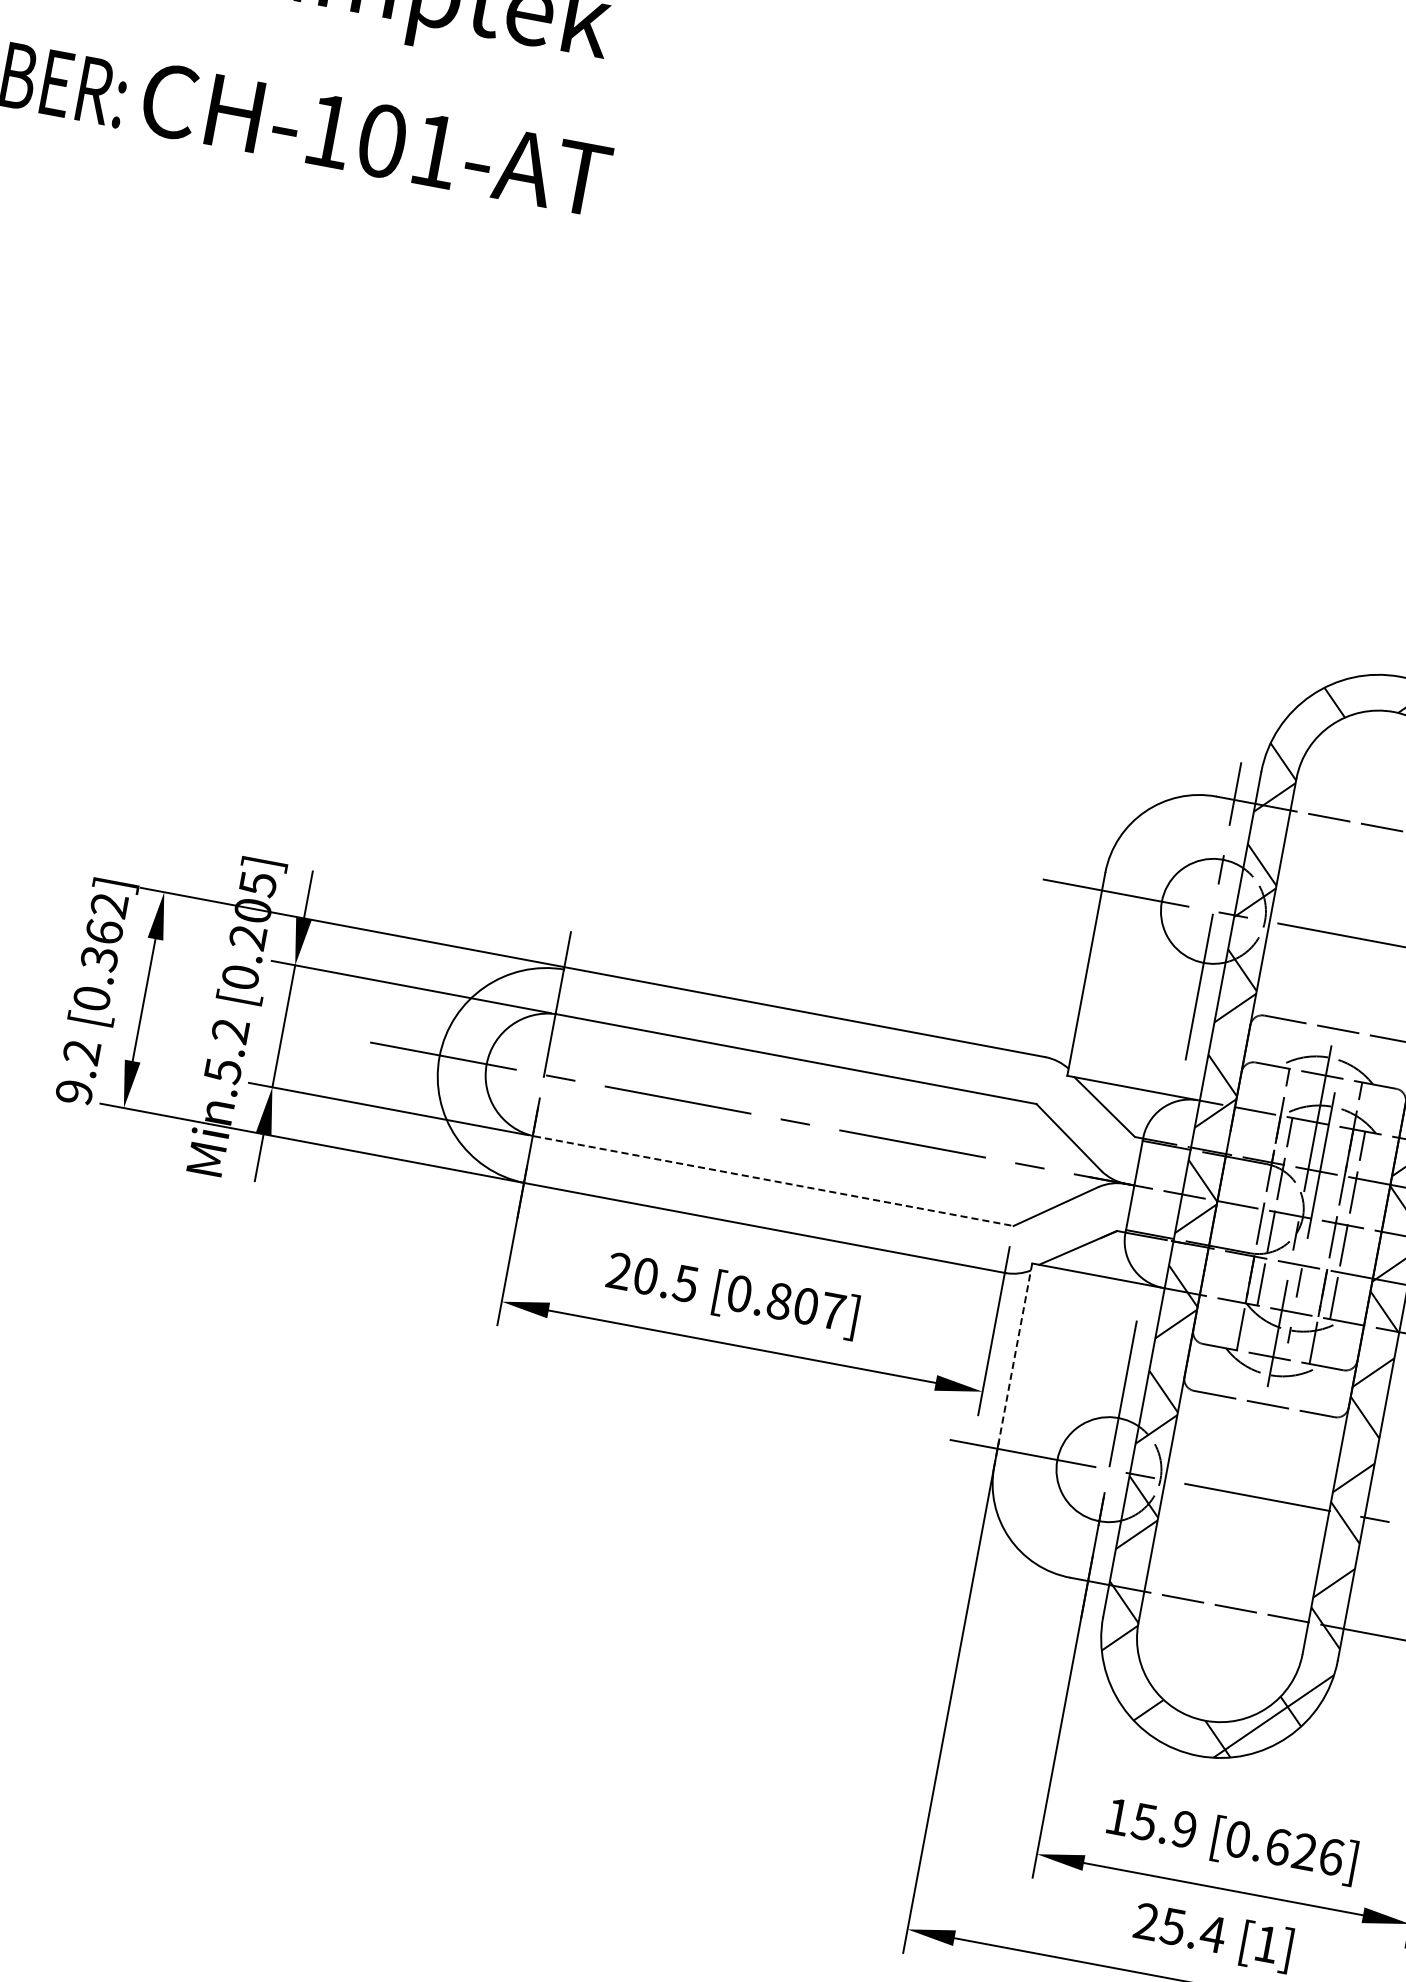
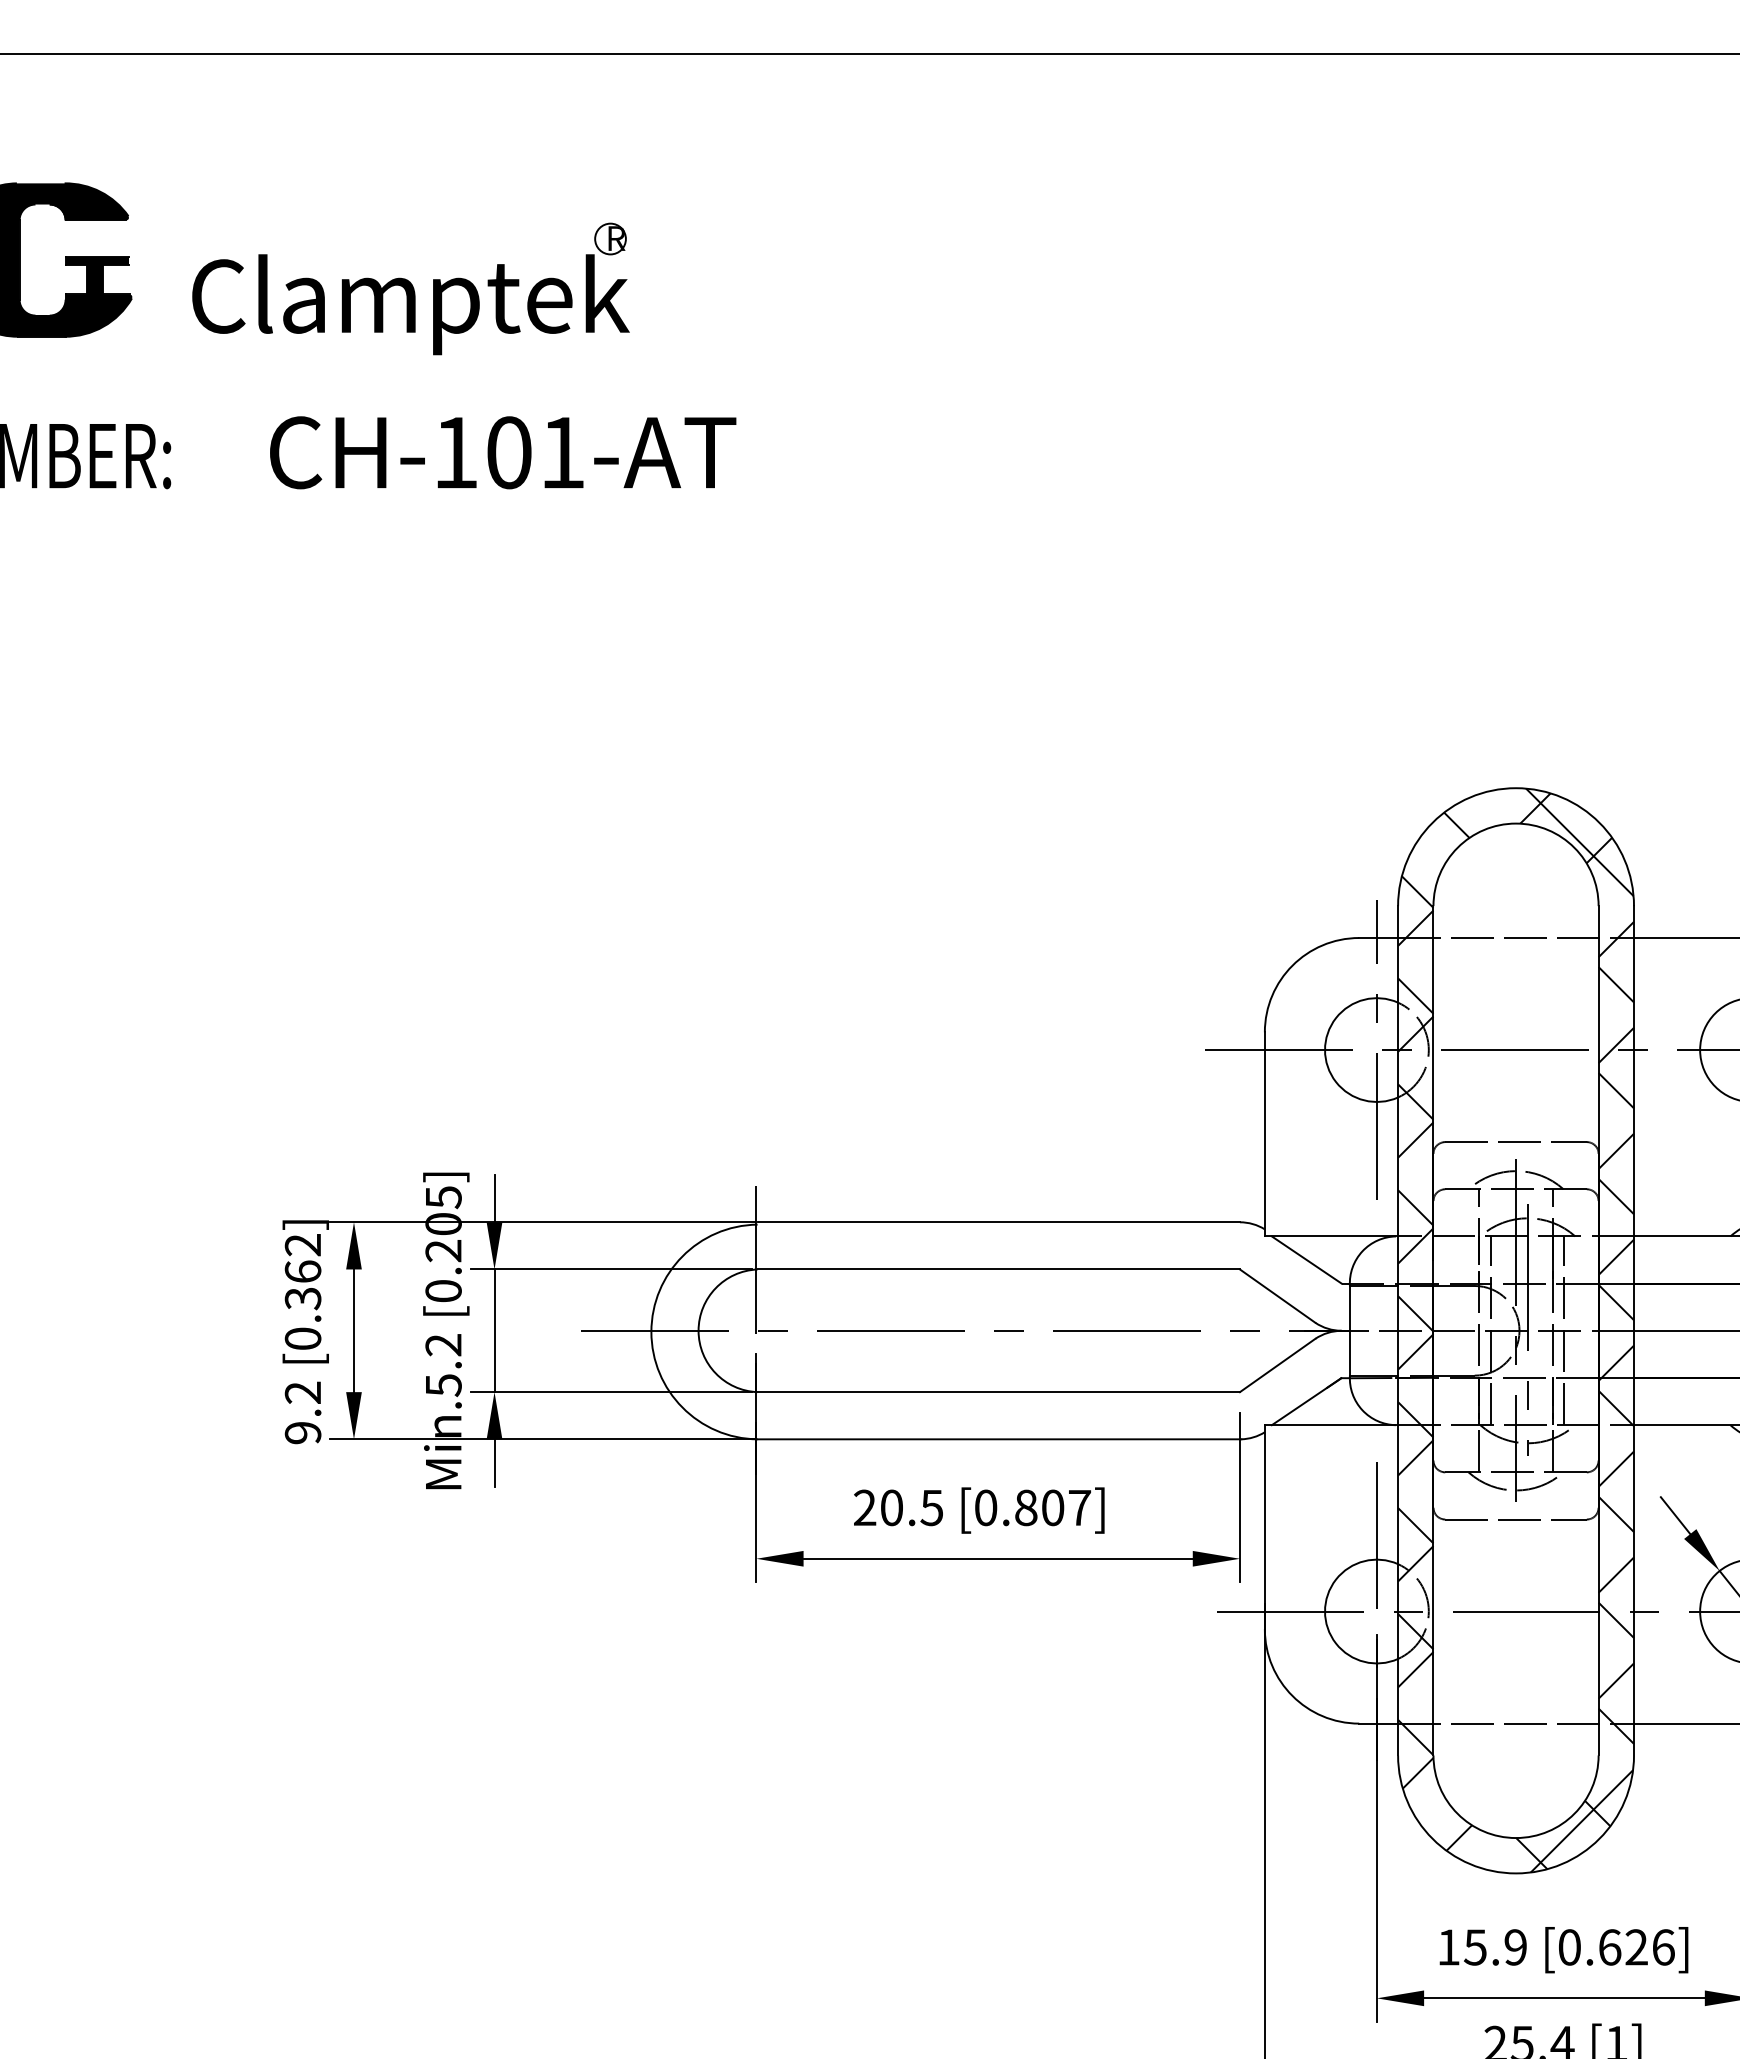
text: (376, 139) -> (503, 452), moved
line: (774, 1181) -> (999, 1392), dashed -> solid
line: (1012, 1365) -> (1264, 1527), dashed -> solid

